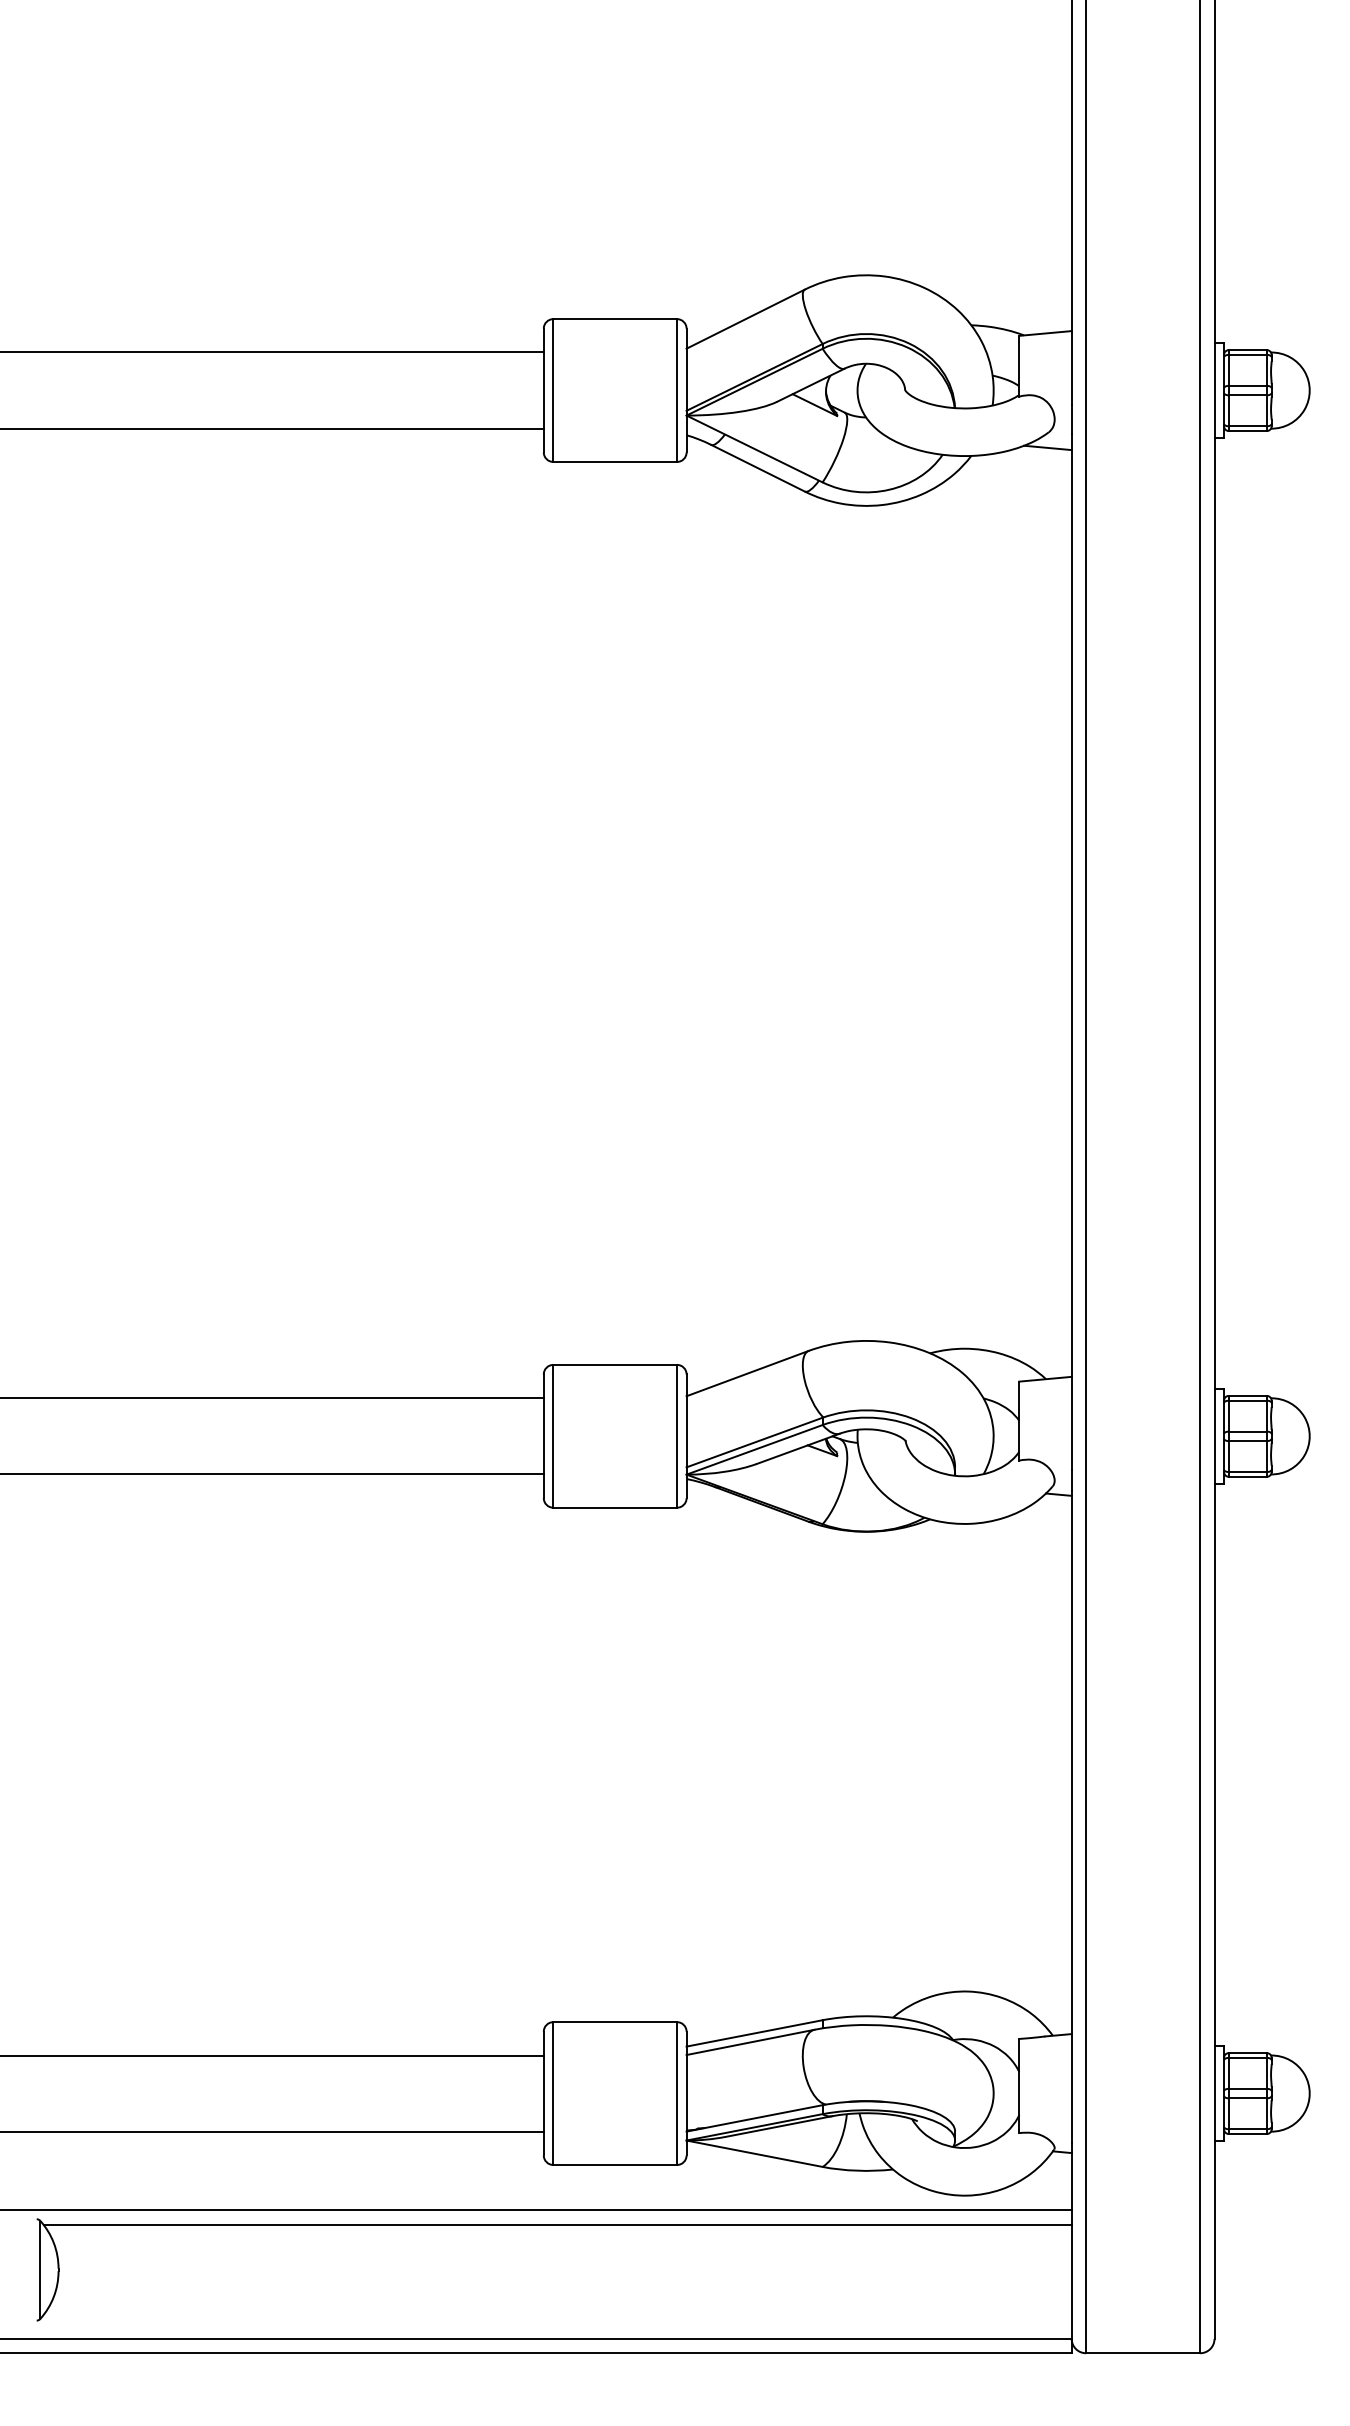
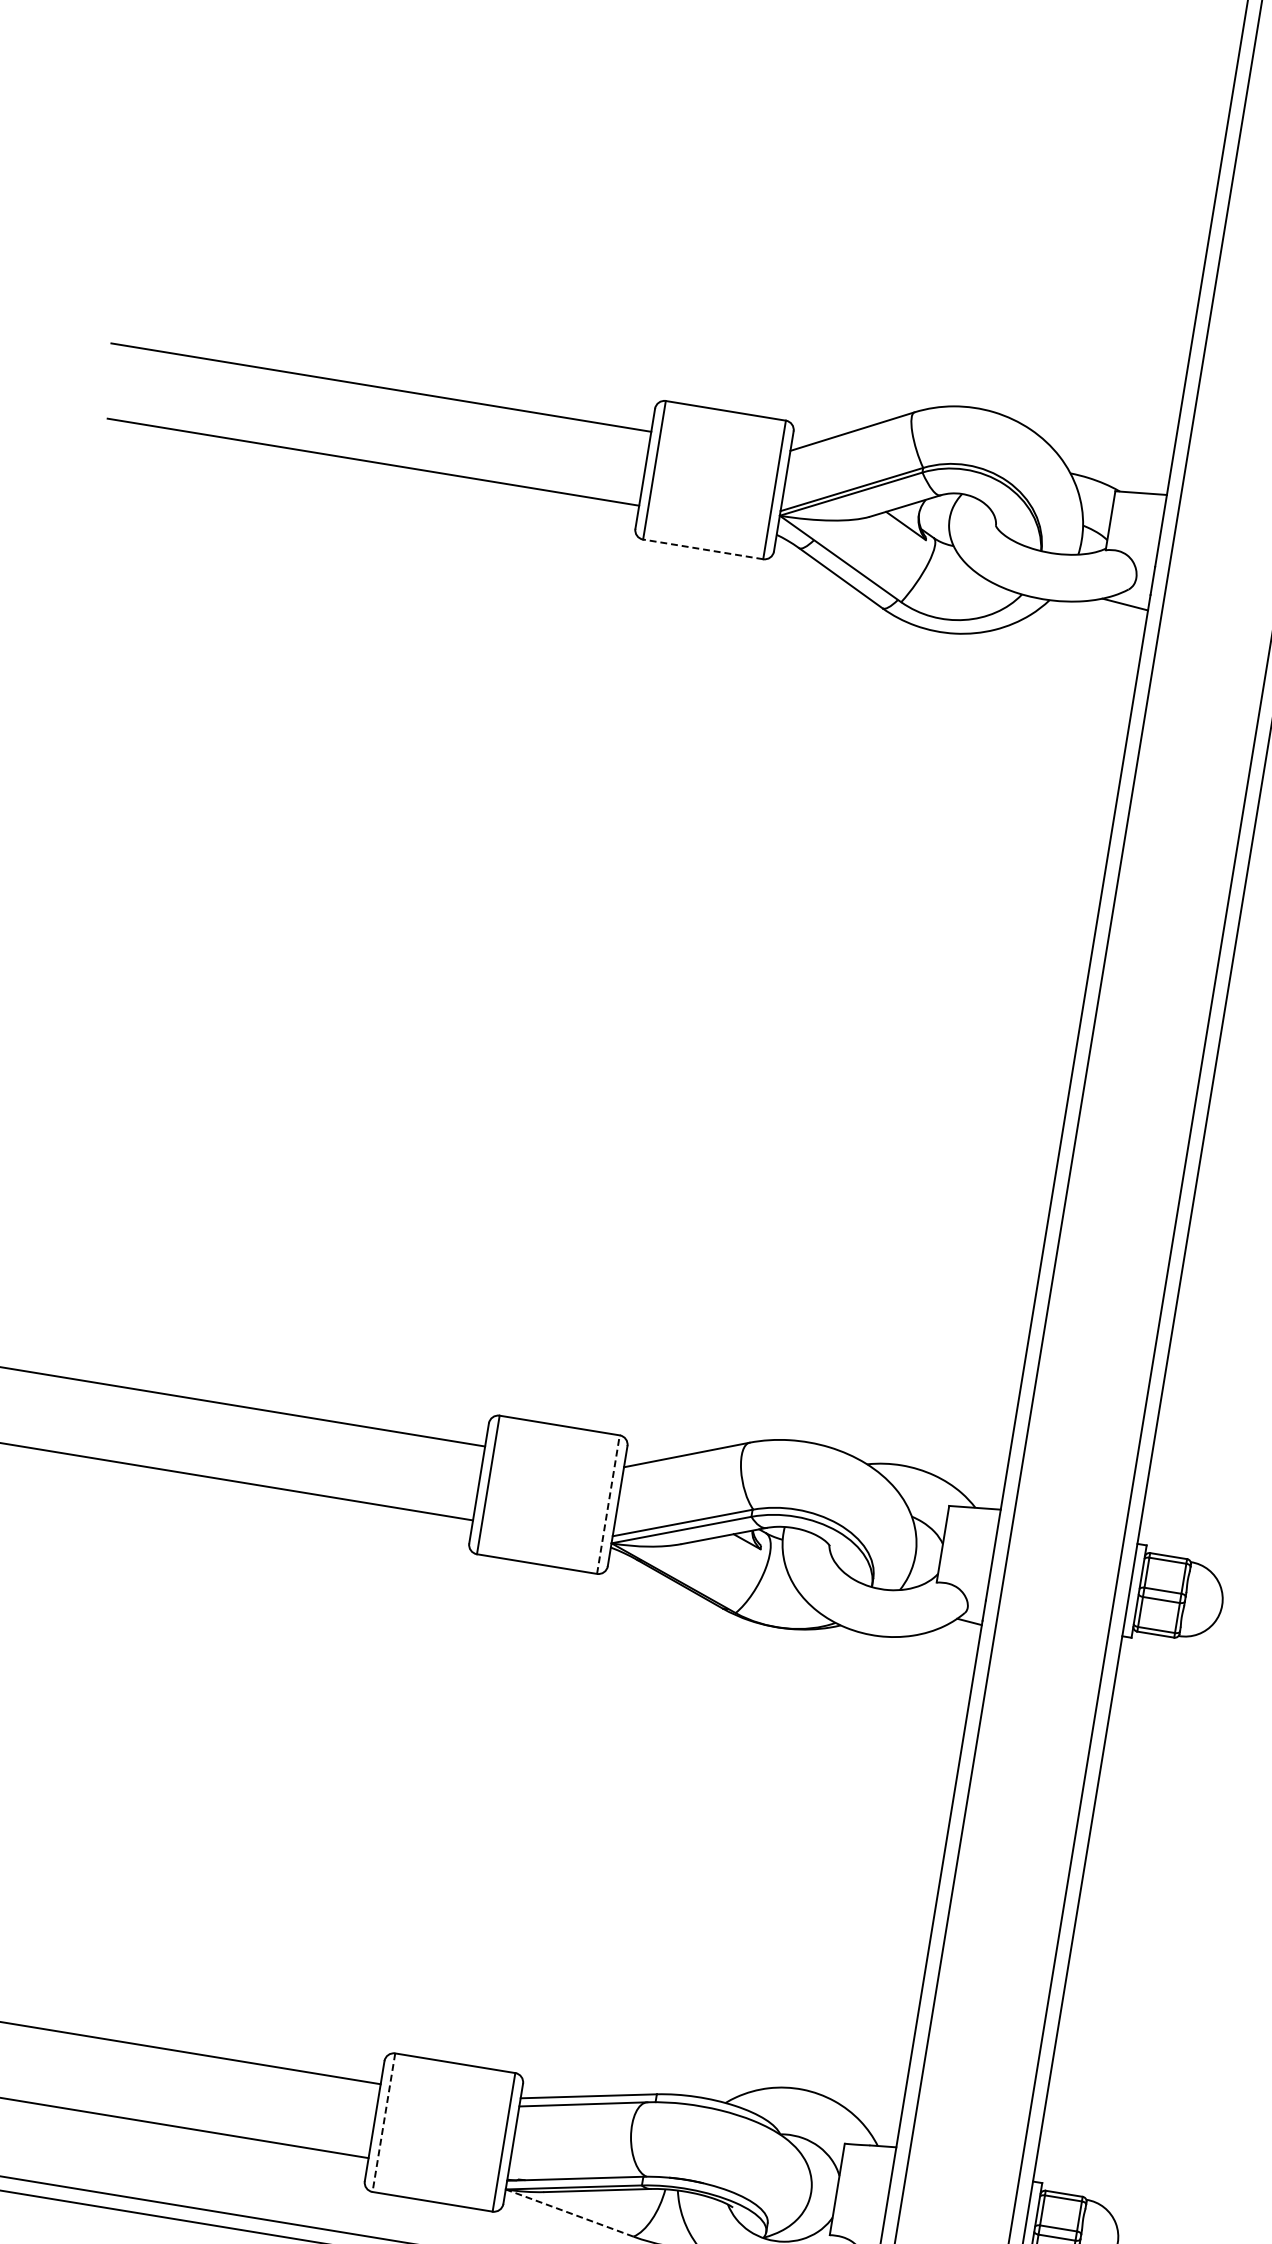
line: (615, 461) -> (703, 549), solid -> dashed
line: (677, 1435) -> (608, 1503), solid -> dashed
line: (553, 2094) -> (383, 2123), solid -> dashed
line: (754, 2153) -> (569, 2212), solid -> dashed

